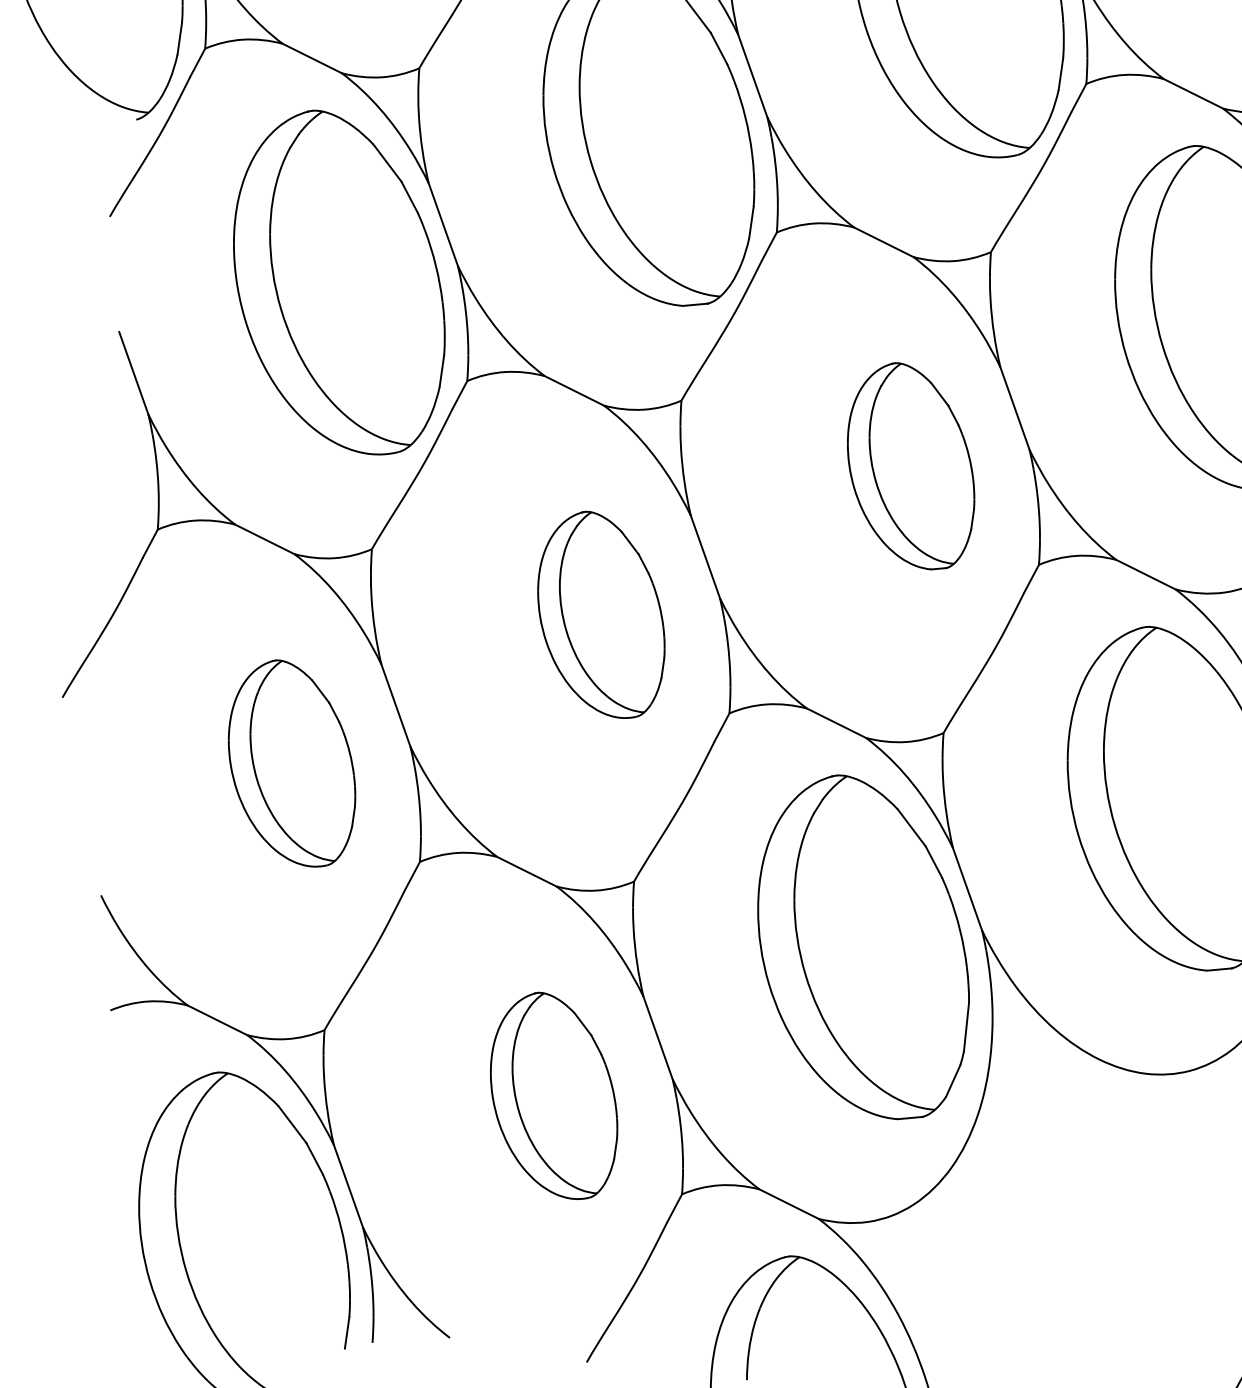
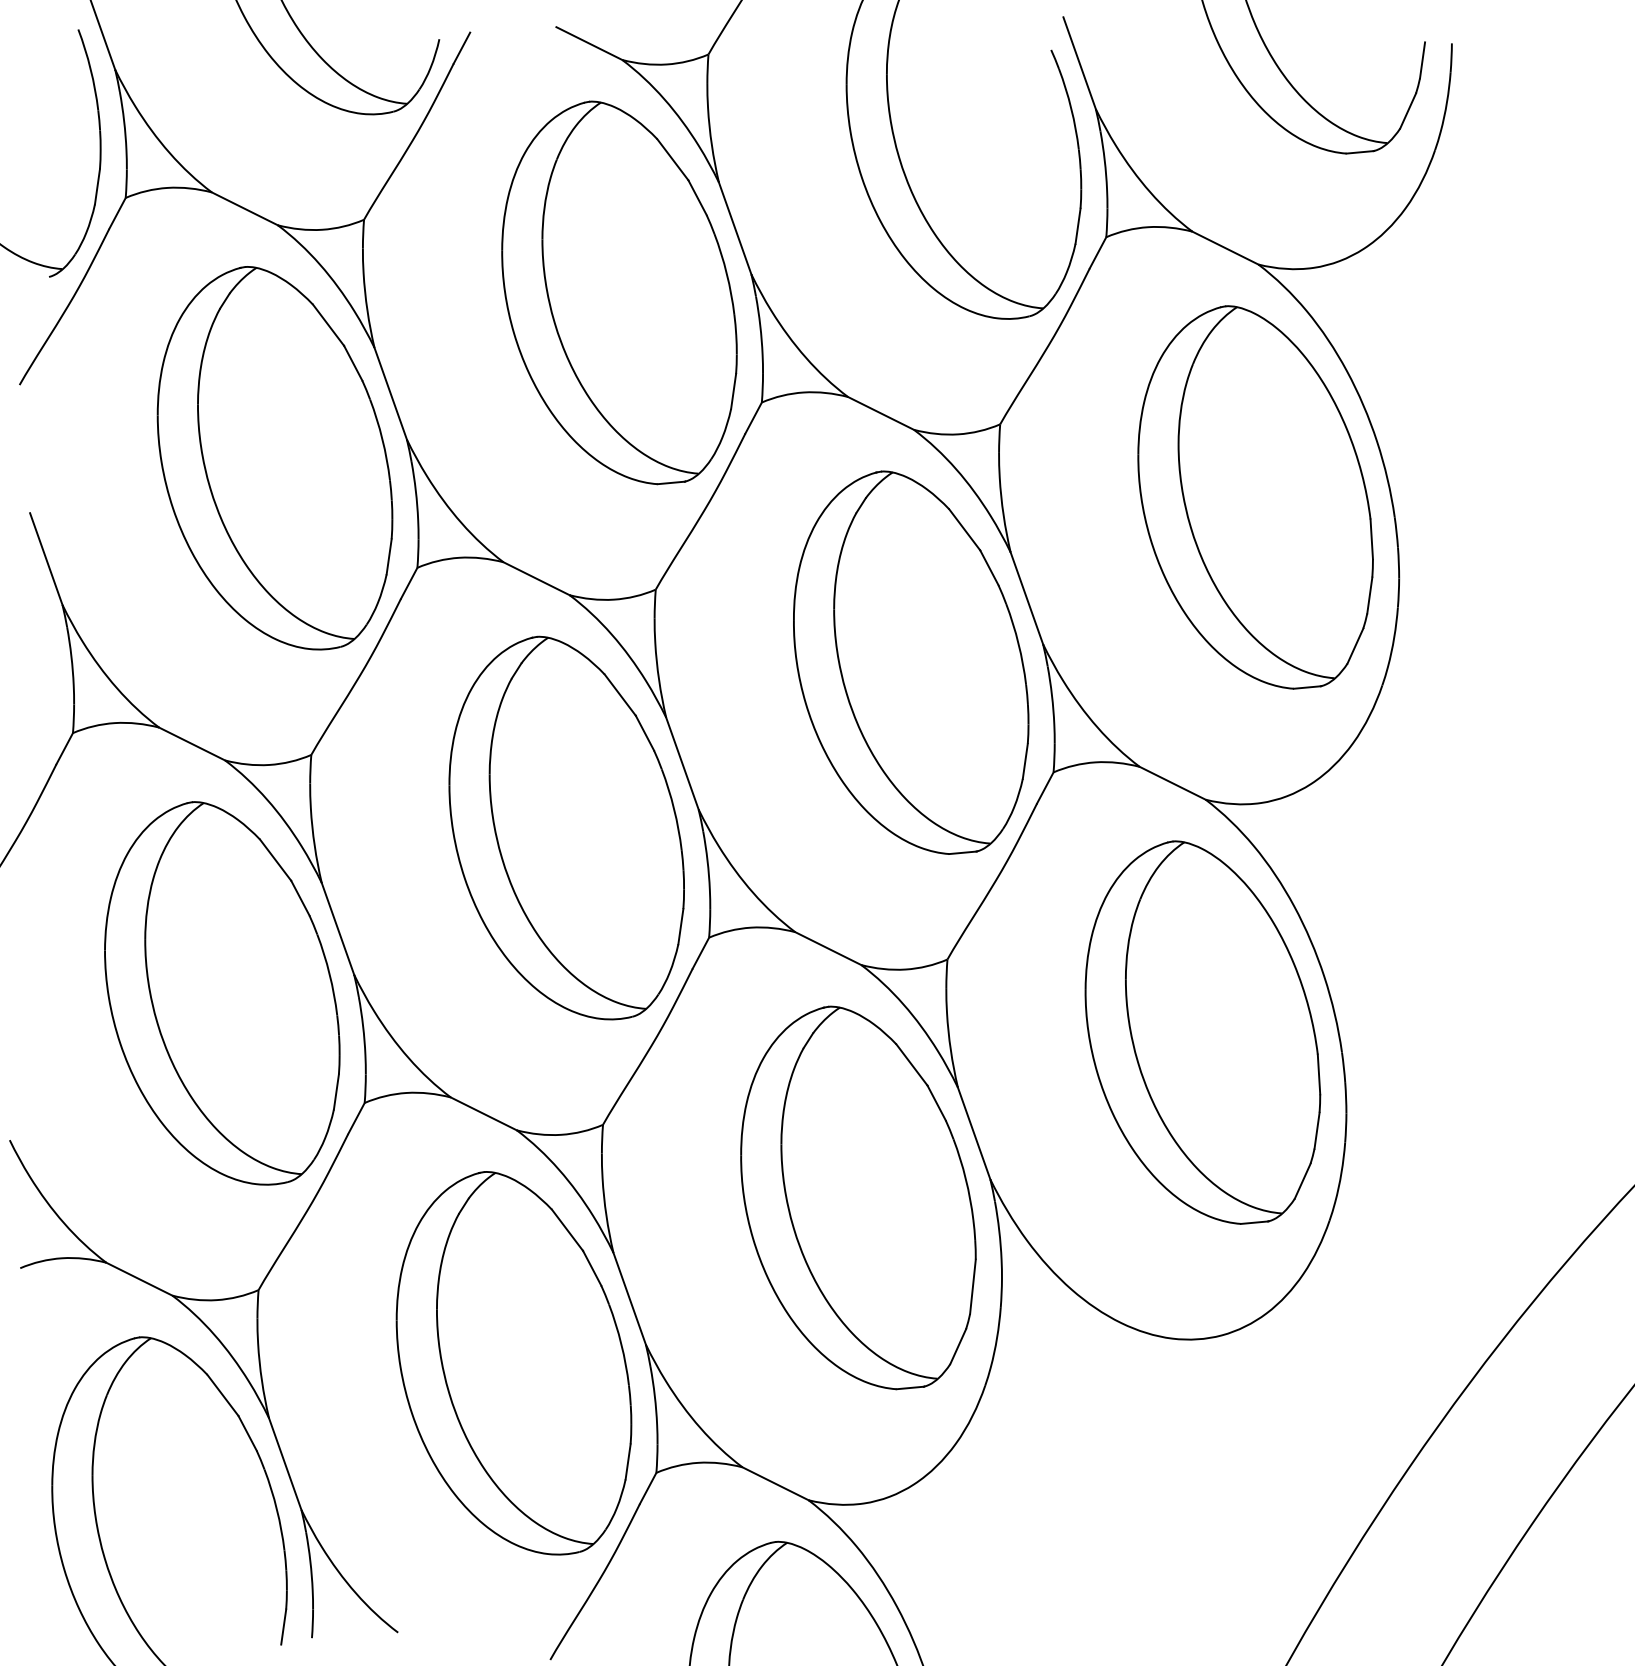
part: (911, 466) -> (911, 662), size x1.67
part: (601, 614) -> (566, 827), size x1.67
part: (292, 763) -> (222, 993), size x1.67
part: (553, 1096) -> (513, 1363), size x1.67

